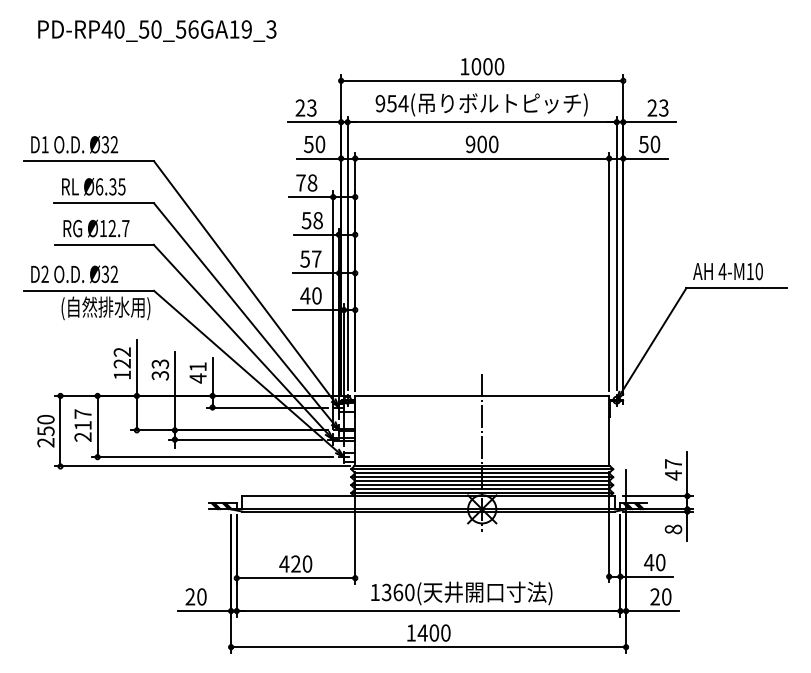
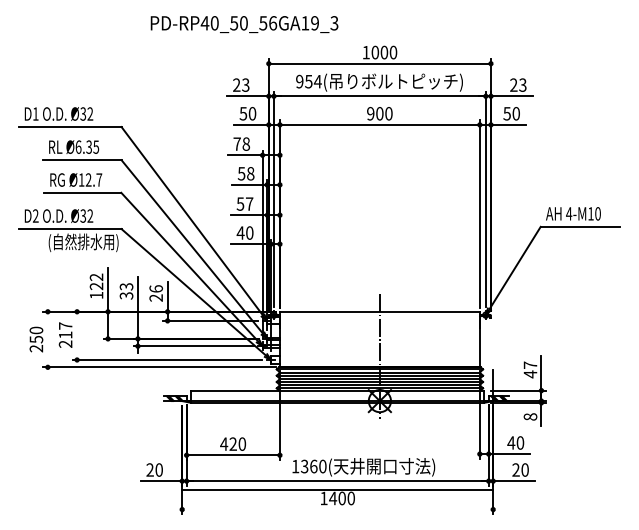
text: (157, 30) -> (244, 24), moved
text: (197, 372) -> (155, 293), 41 -> 26
line: (97, 426) -> (77, 335), removed
line: (60, 430) -> (47, 339), removed
line: (428, 647) -> (337, 490), moved

